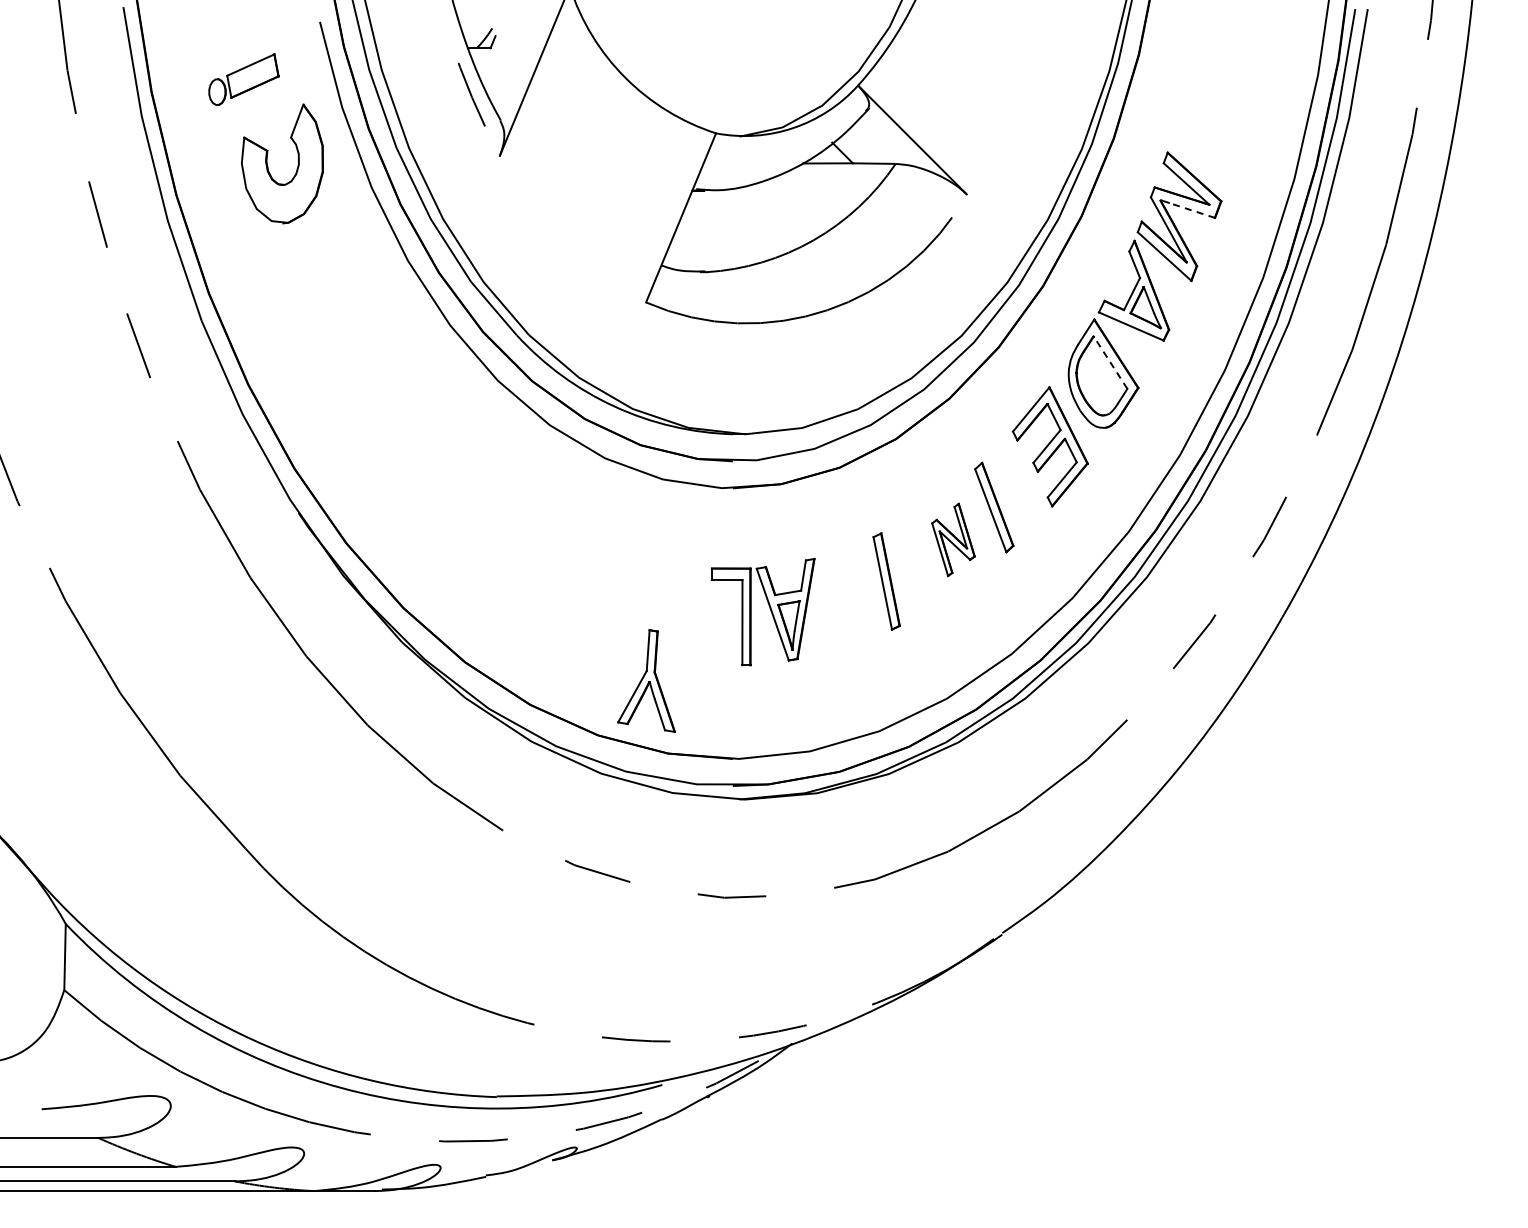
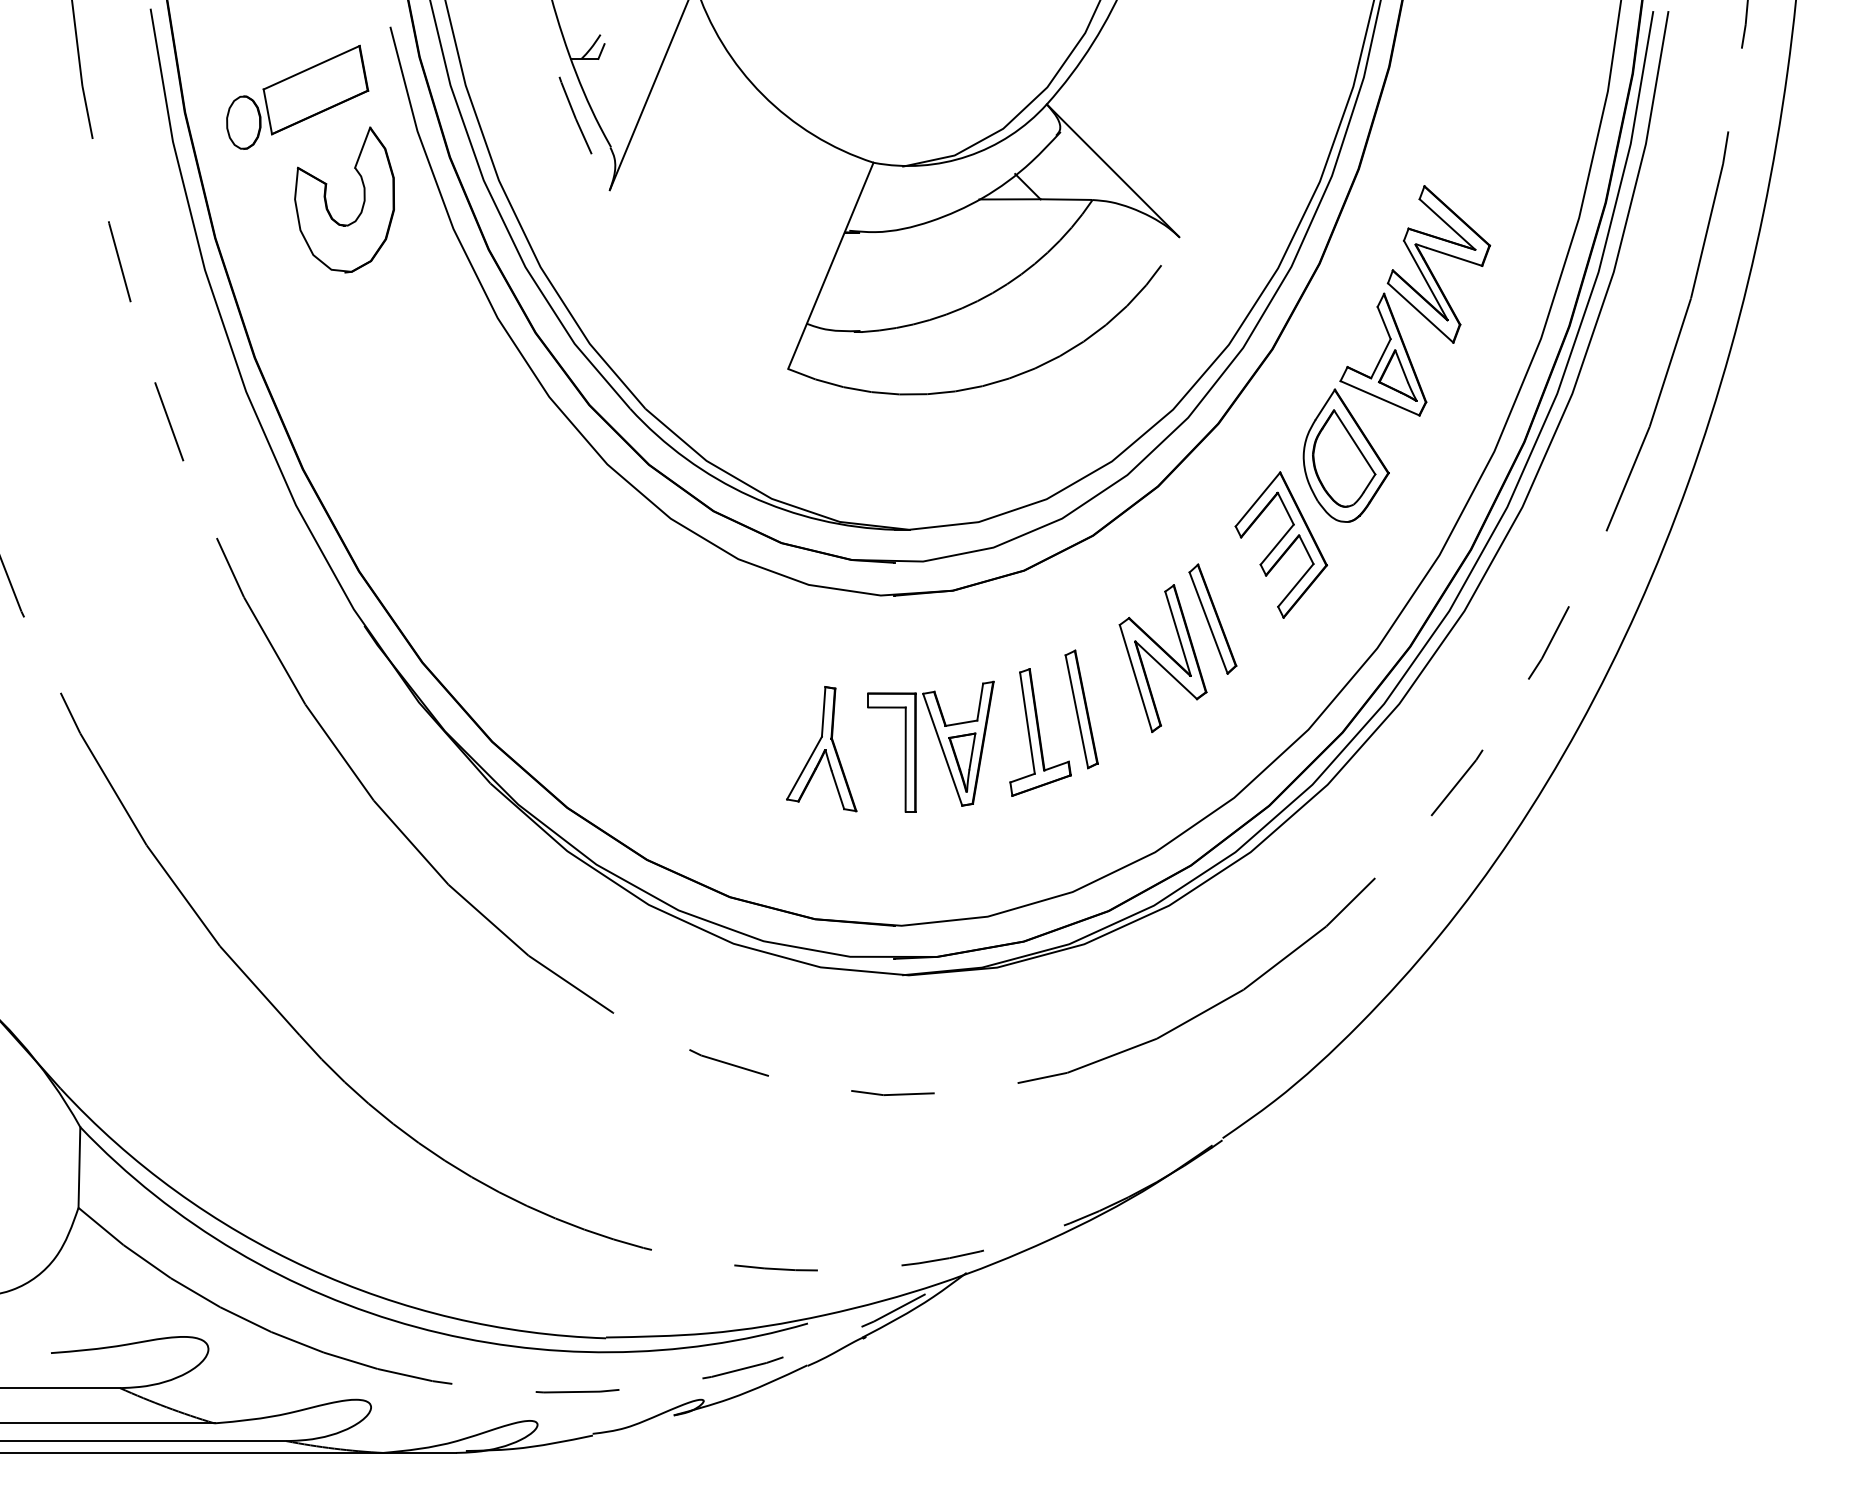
part: (243, 79) -> (297, 97), size x1.67
line: (1192, 210) -> (1454, 256), dashed -> solid
line: (1110, 362) -> (1354, 442), dashed -> solid
part: (953, 539) -> (1163, 658), size x1.67
part: (852, 600) -> (1039, 732), added
part: (646, 680) -> (821, 748), moved

